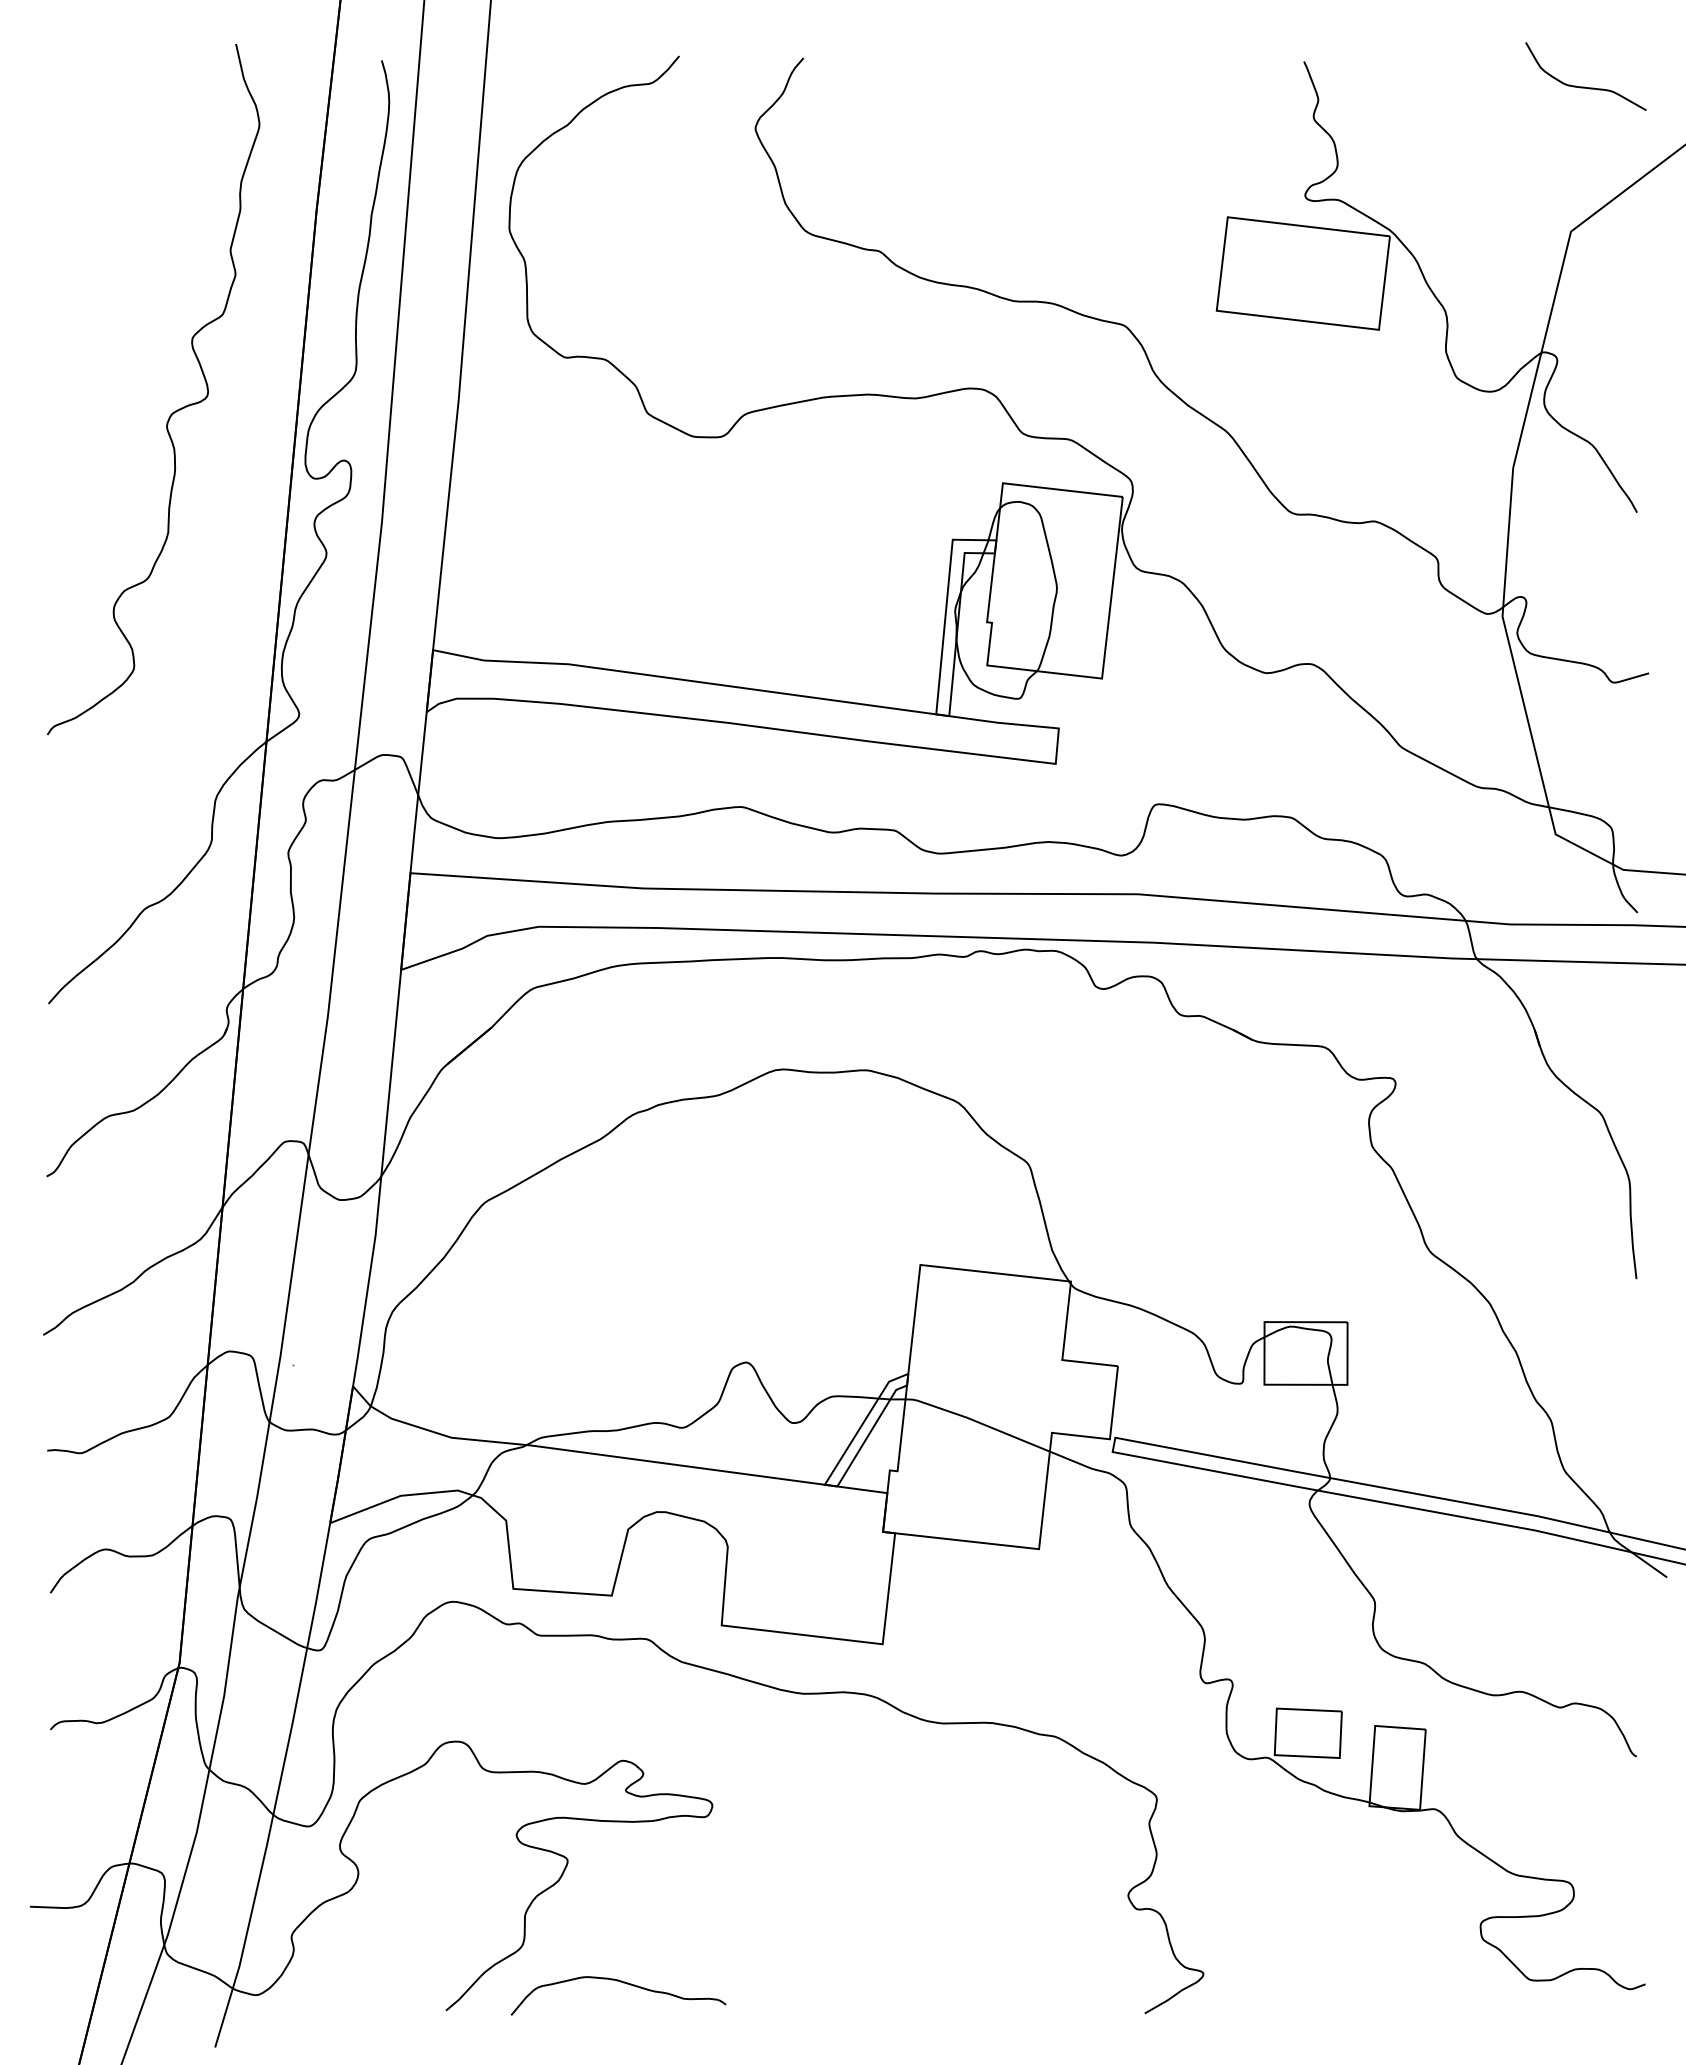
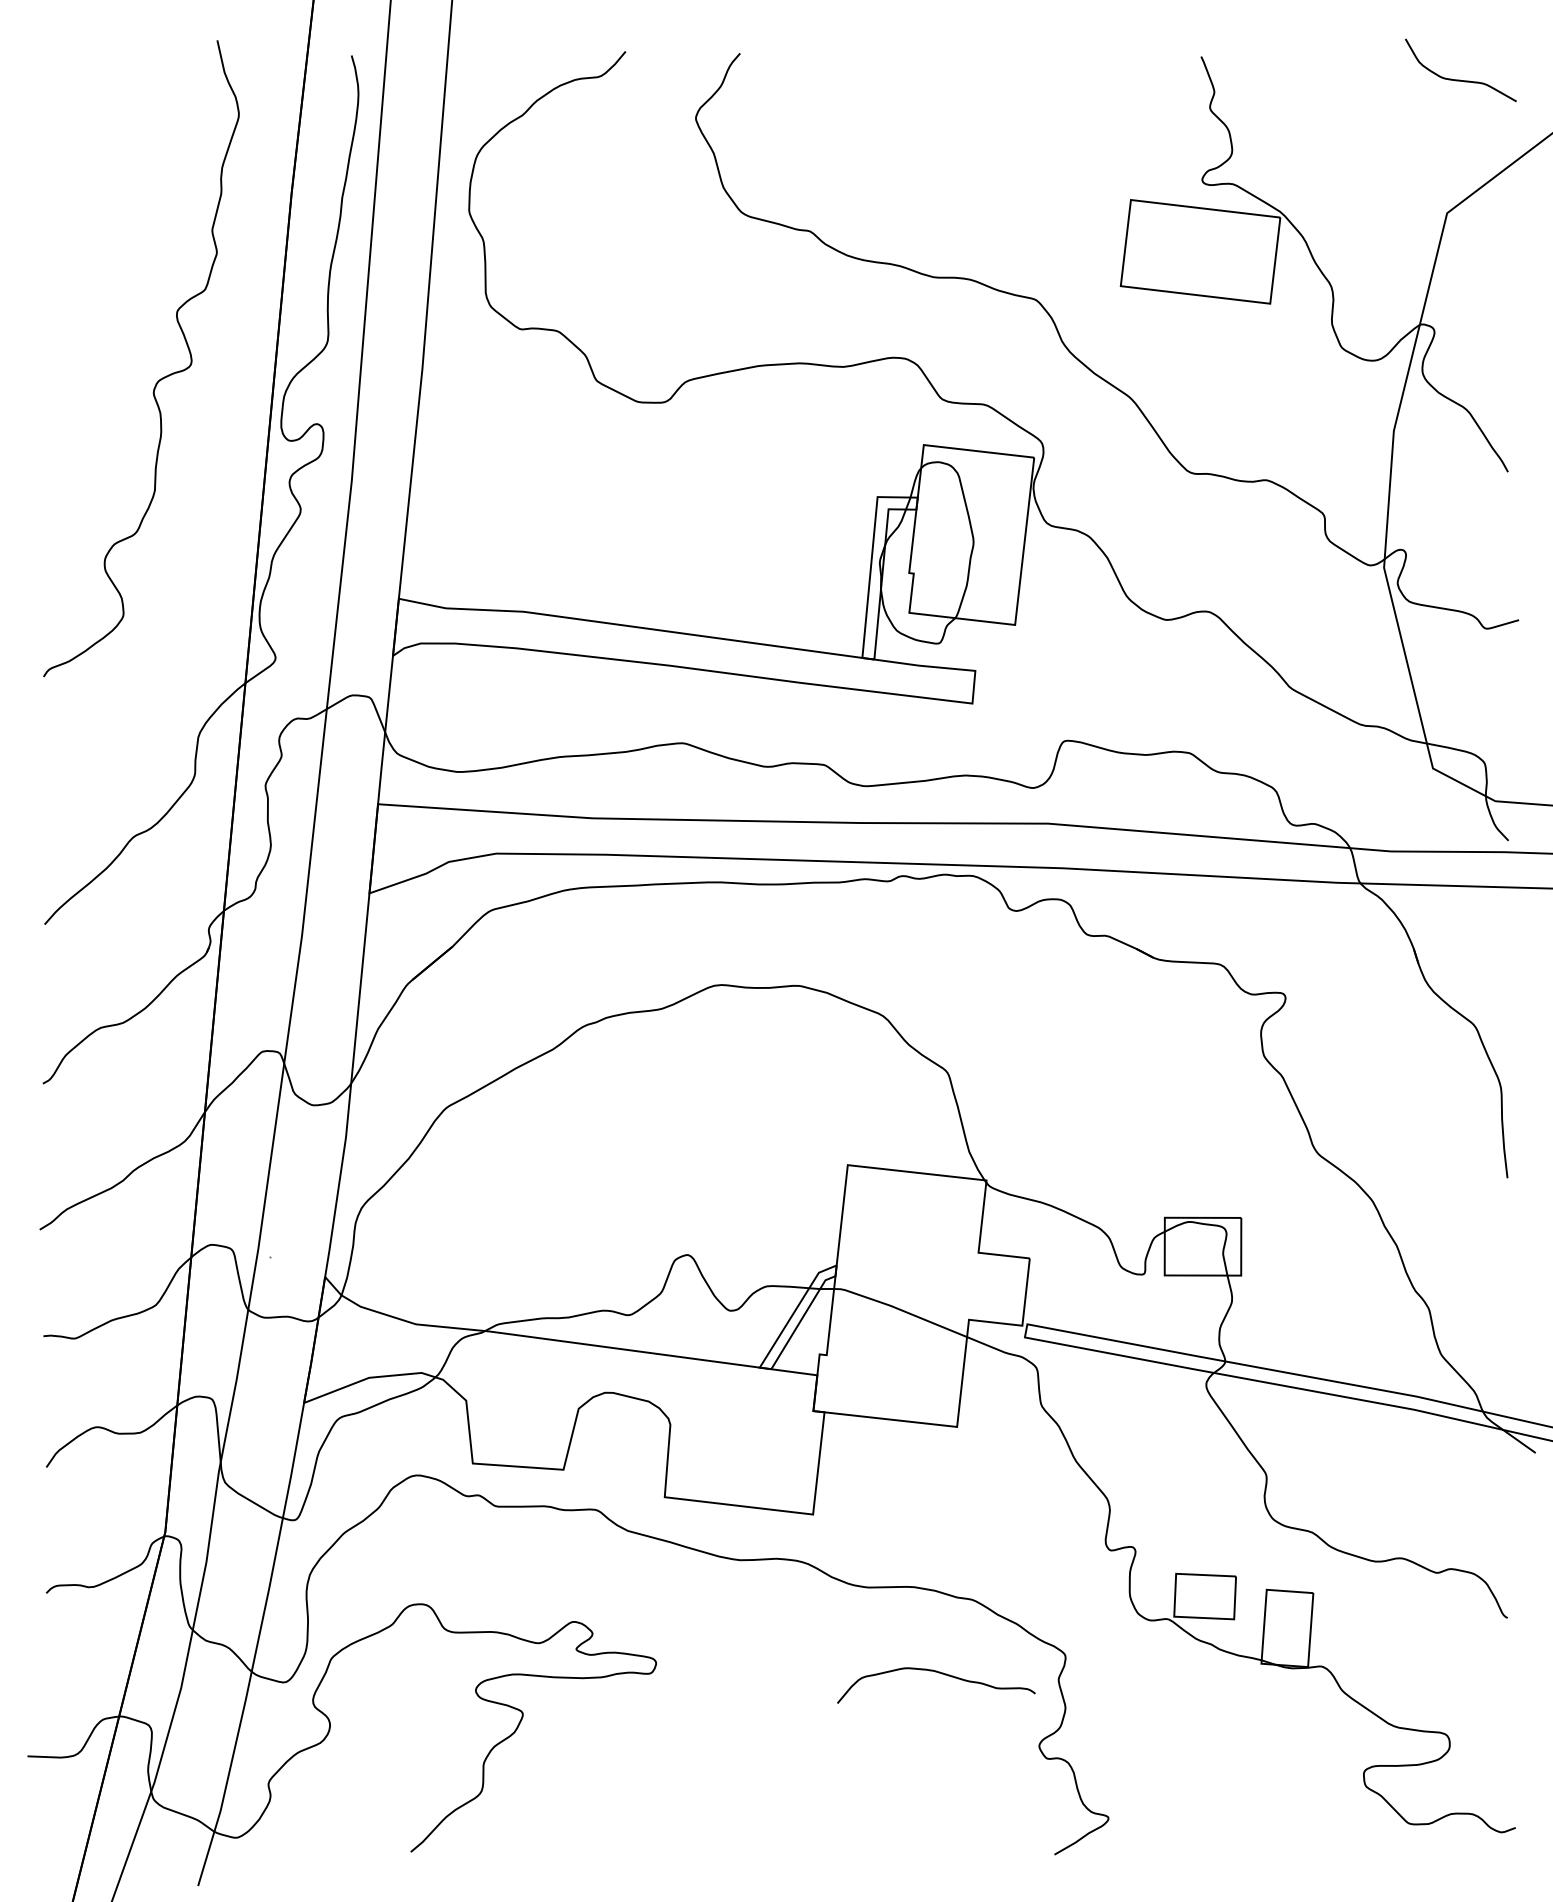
curve: (623, 1983) -> (940, 1674), moved

